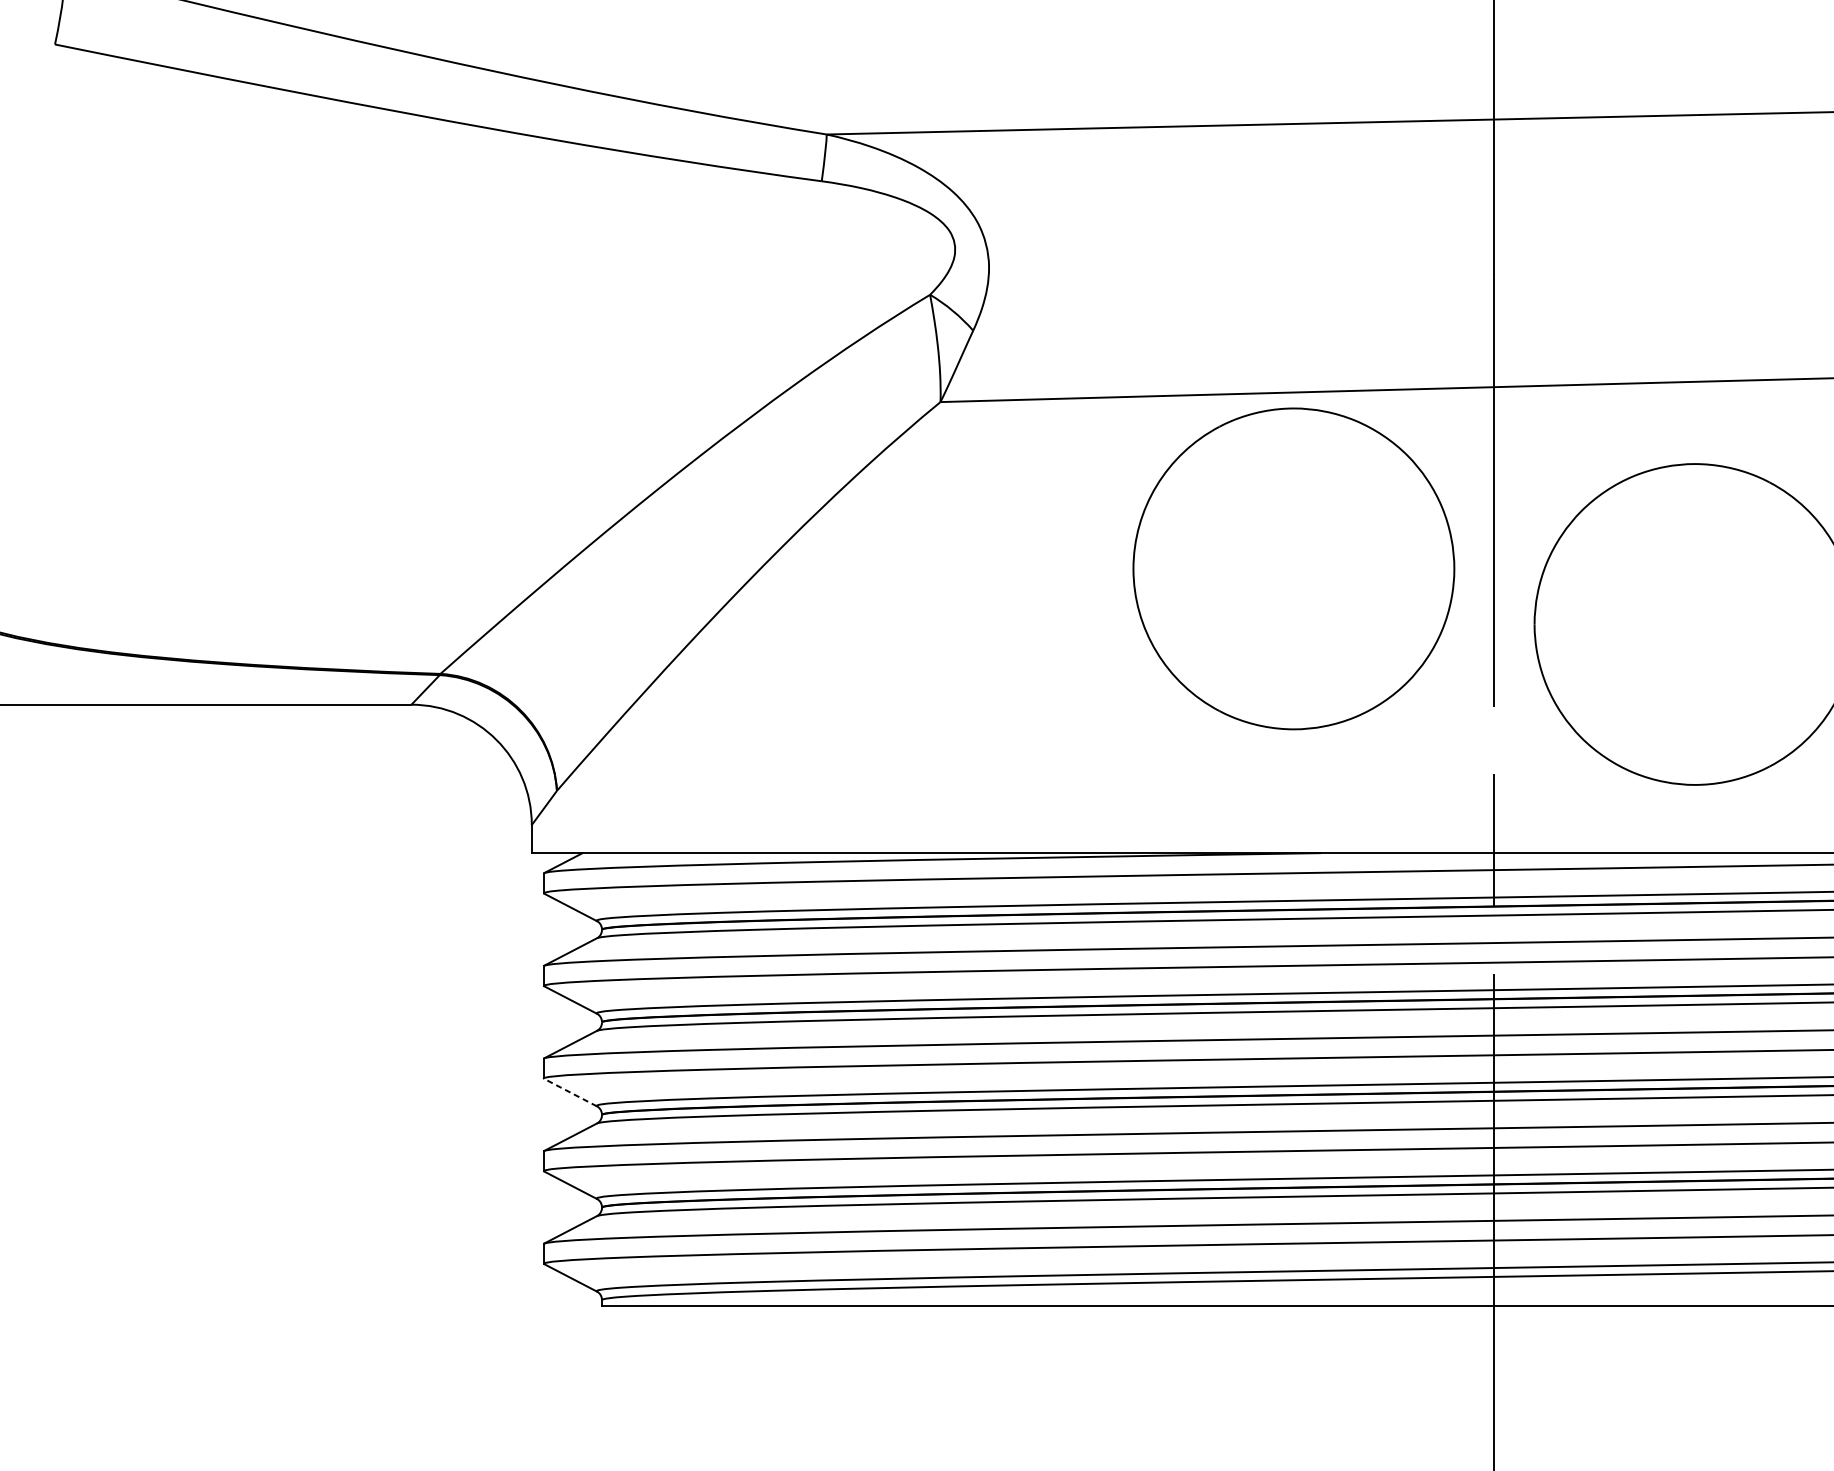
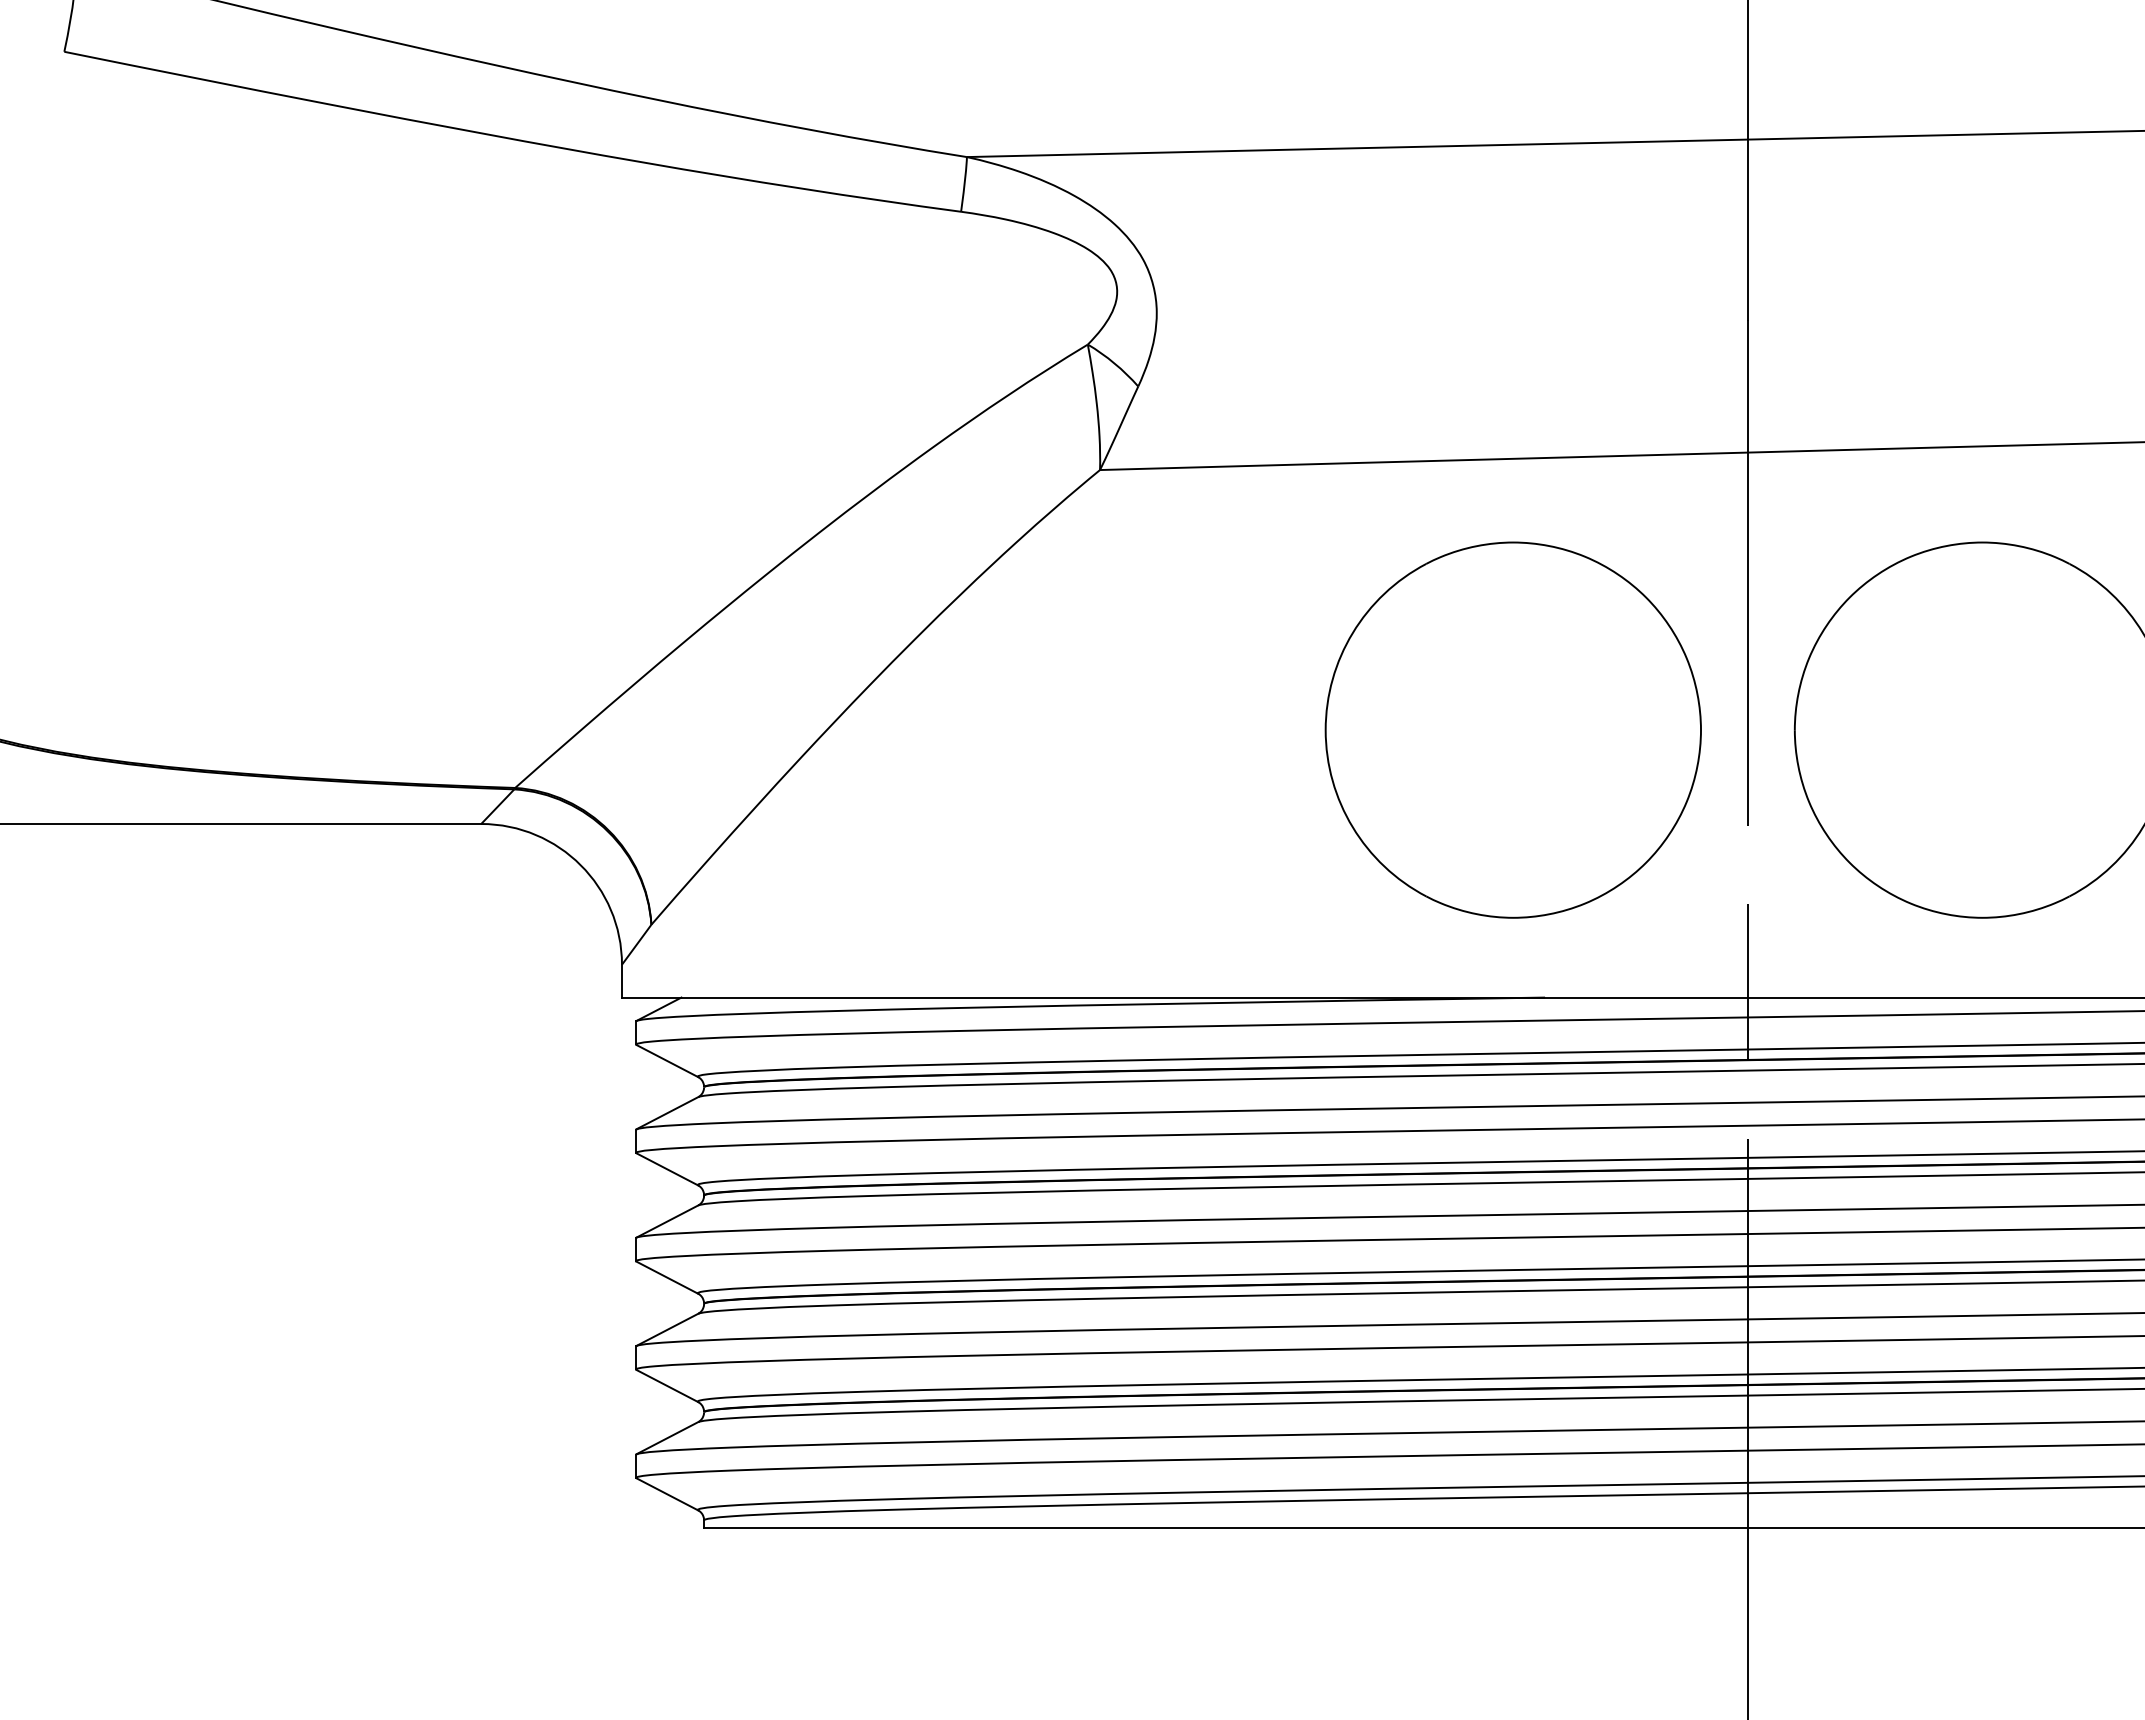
part: (1293, 568) -> (1512, 729), moved
line: (570, 1092) -> (667, 1277), dashed -> solid

